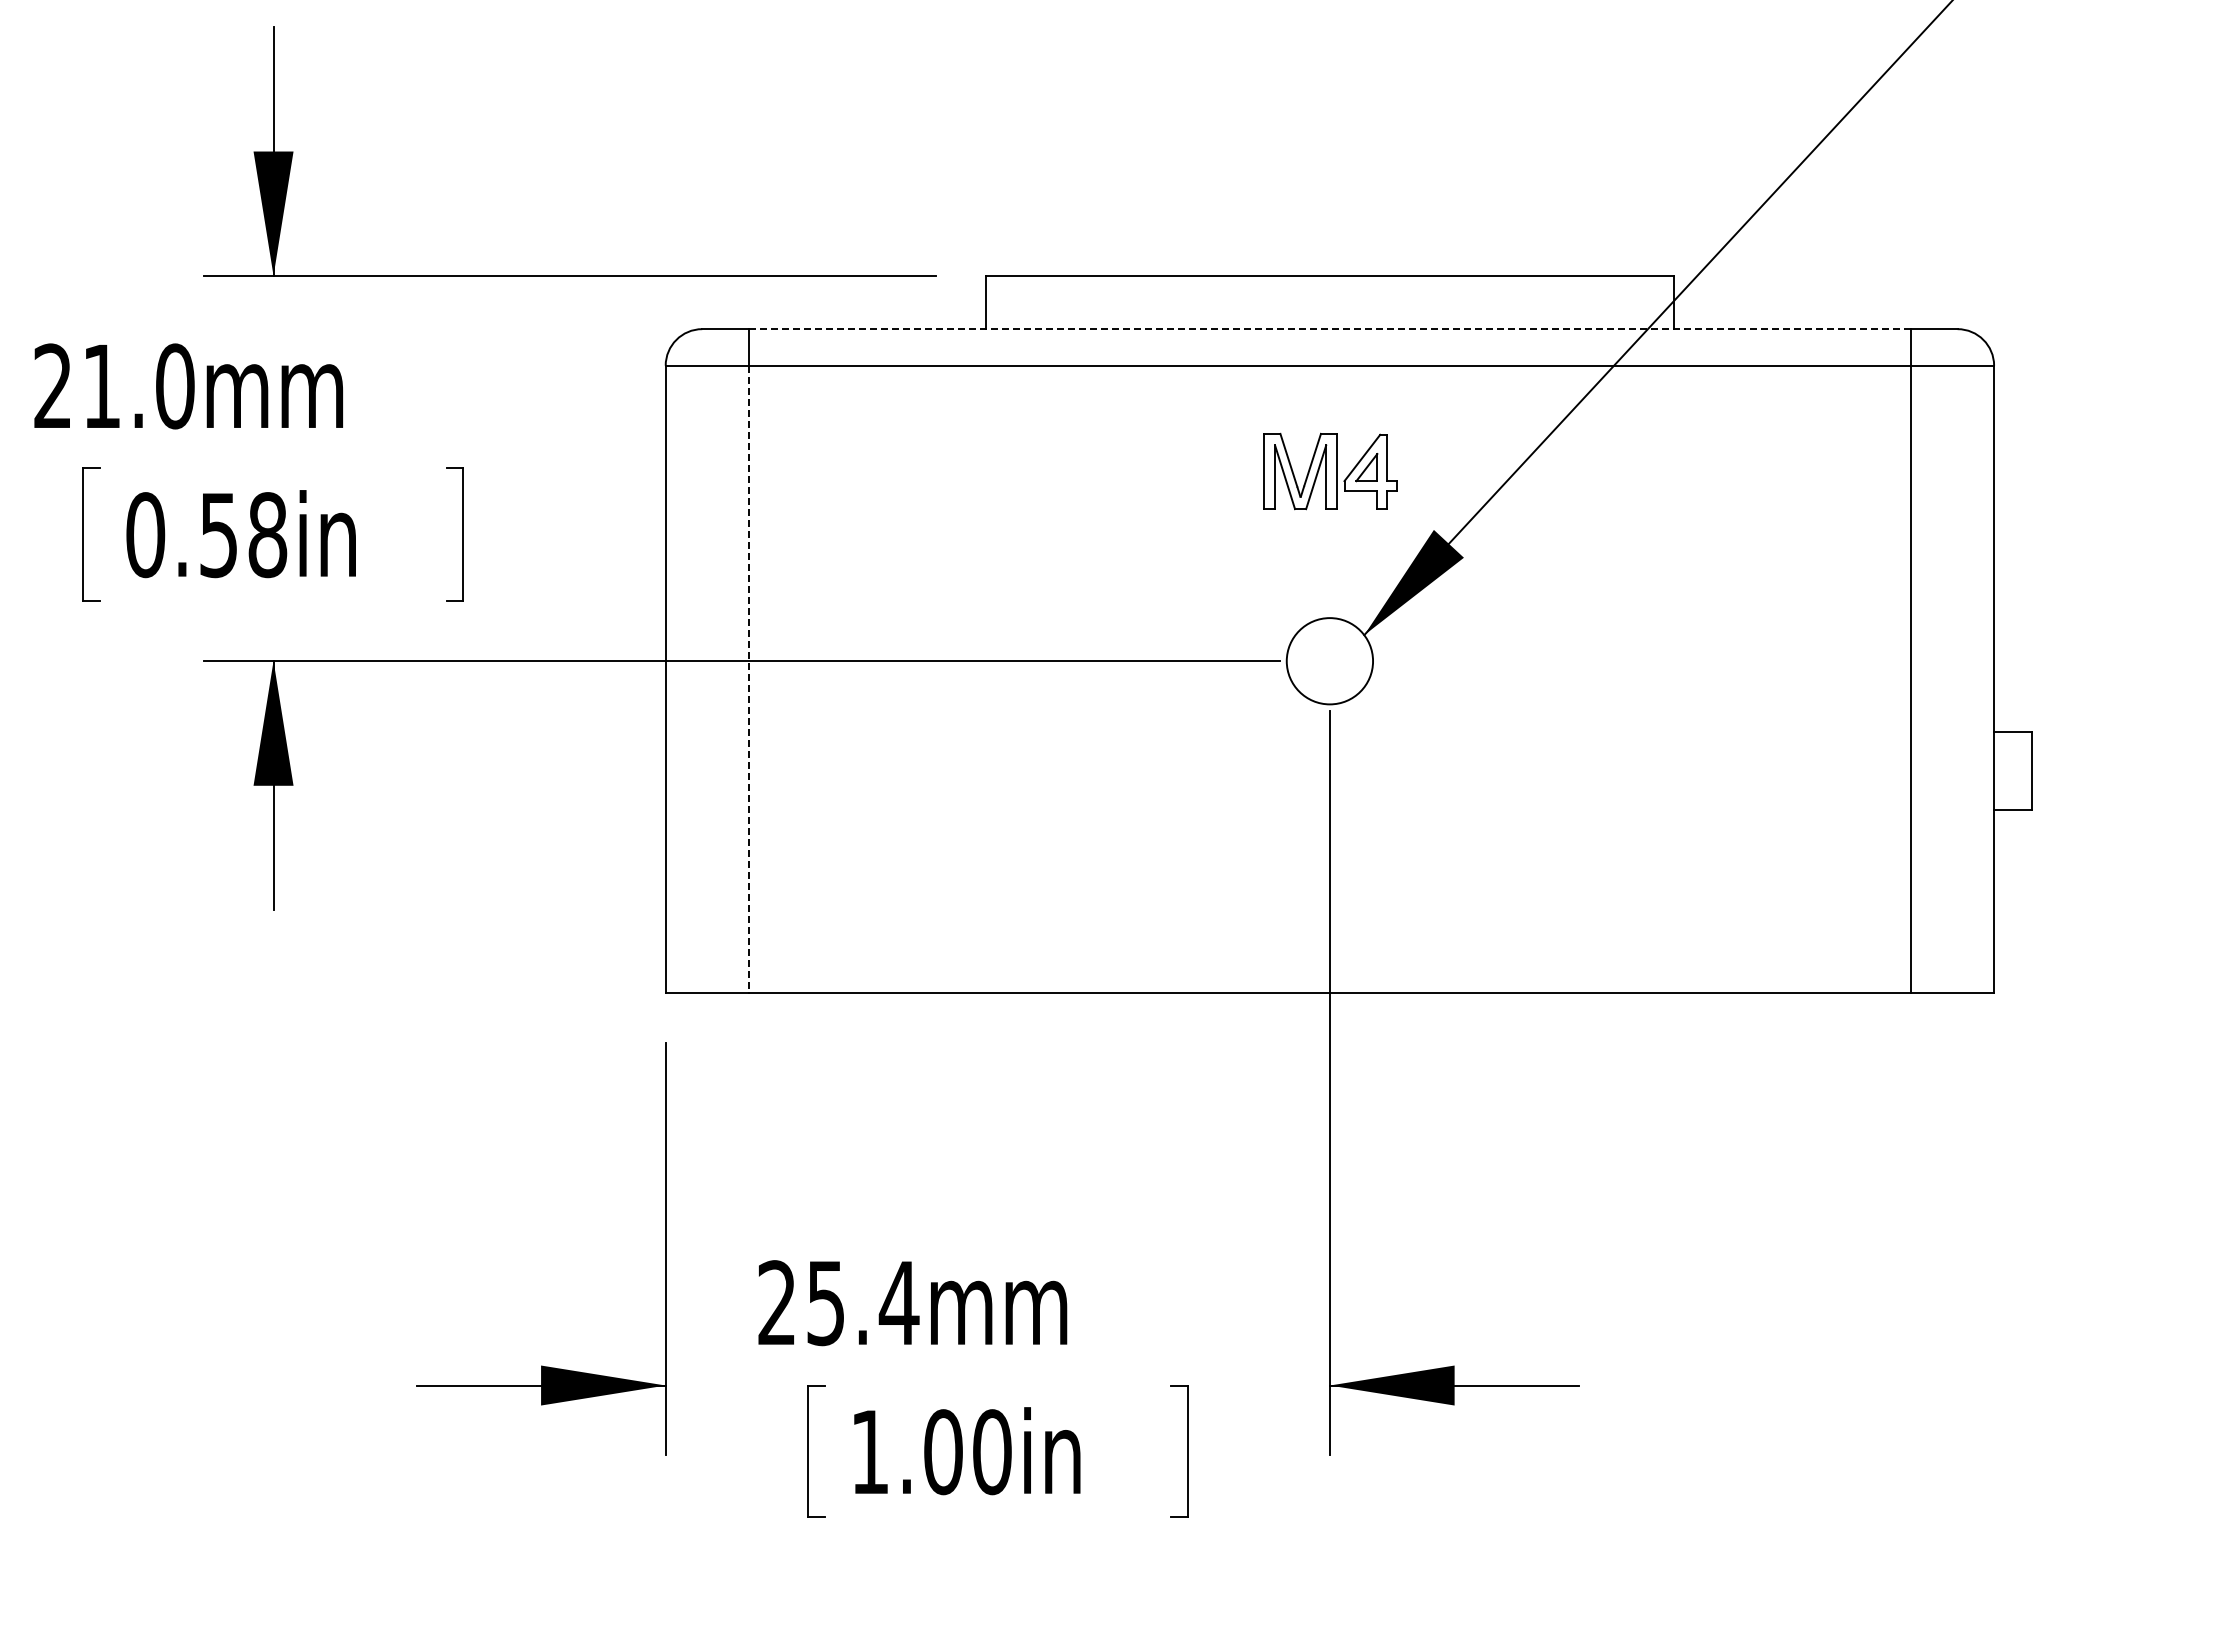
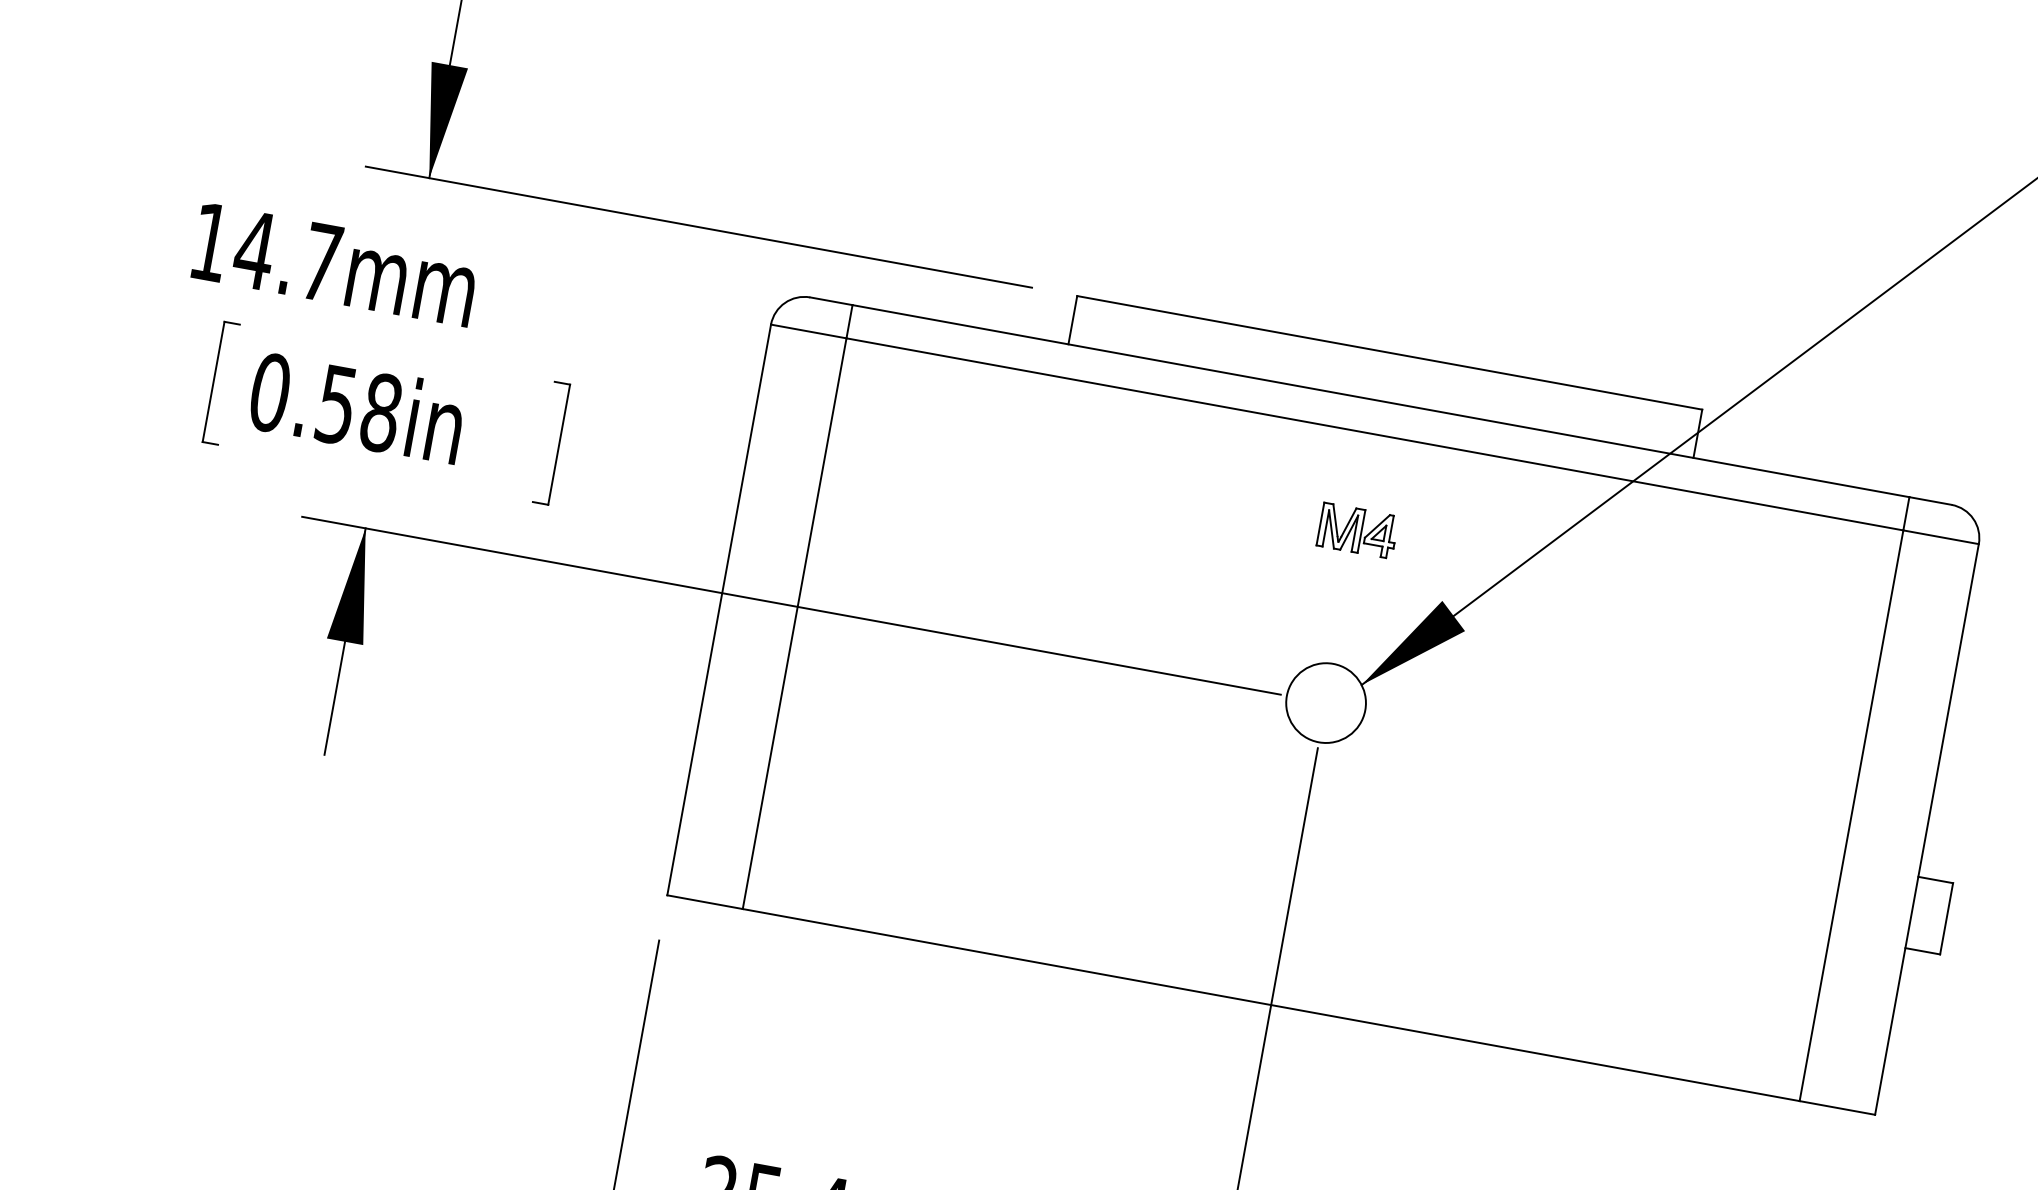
line: (1330, 329) -> (1381, 401), dashed -> solid
text: (114, 386) -> (266, 252), 21.0mm -> 14.7mm
part: (1330, 471) -> (1357, 530), size x0.62
line: (748, 679) -> (794, 623), dashed -> solid

